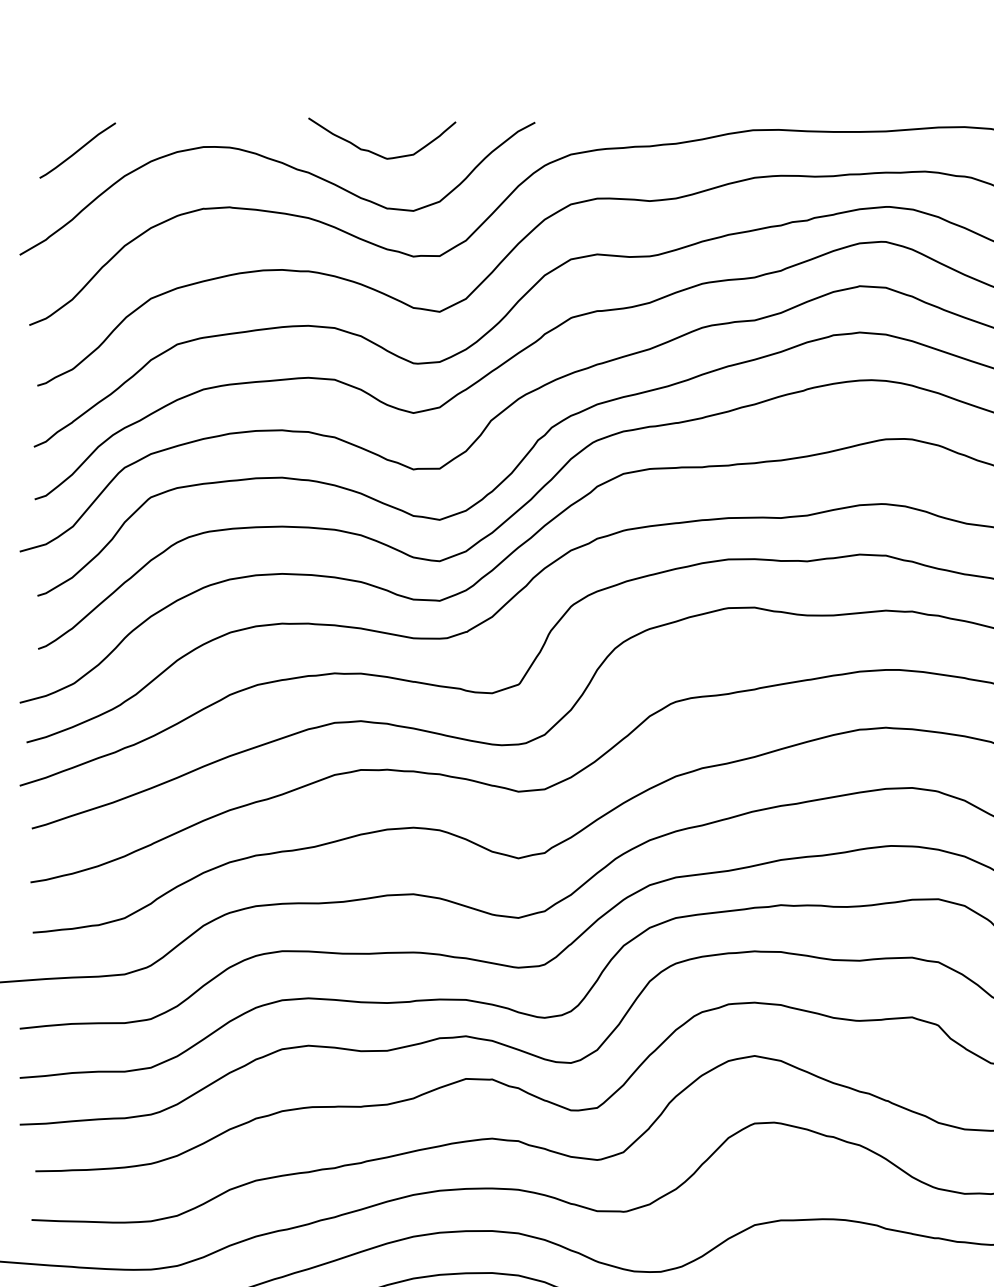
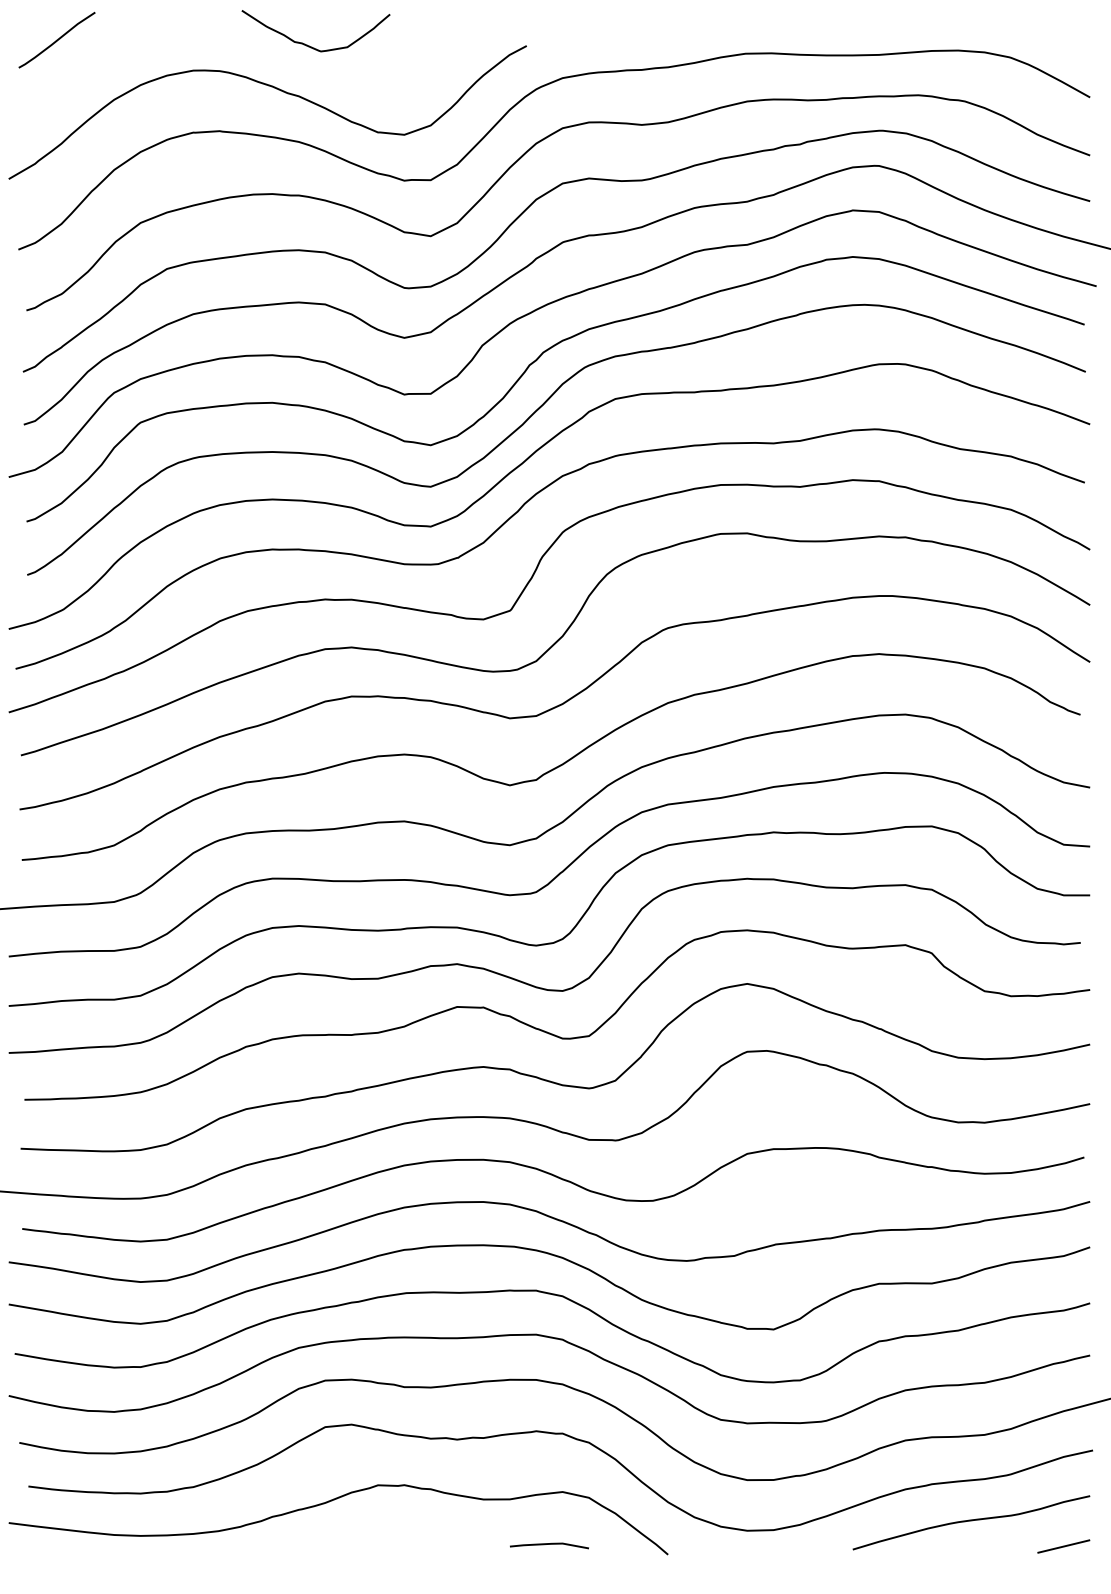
curve: (77, 149) -> (56, 39), moved
curve: (375, 152) -> (309, 45), moved

